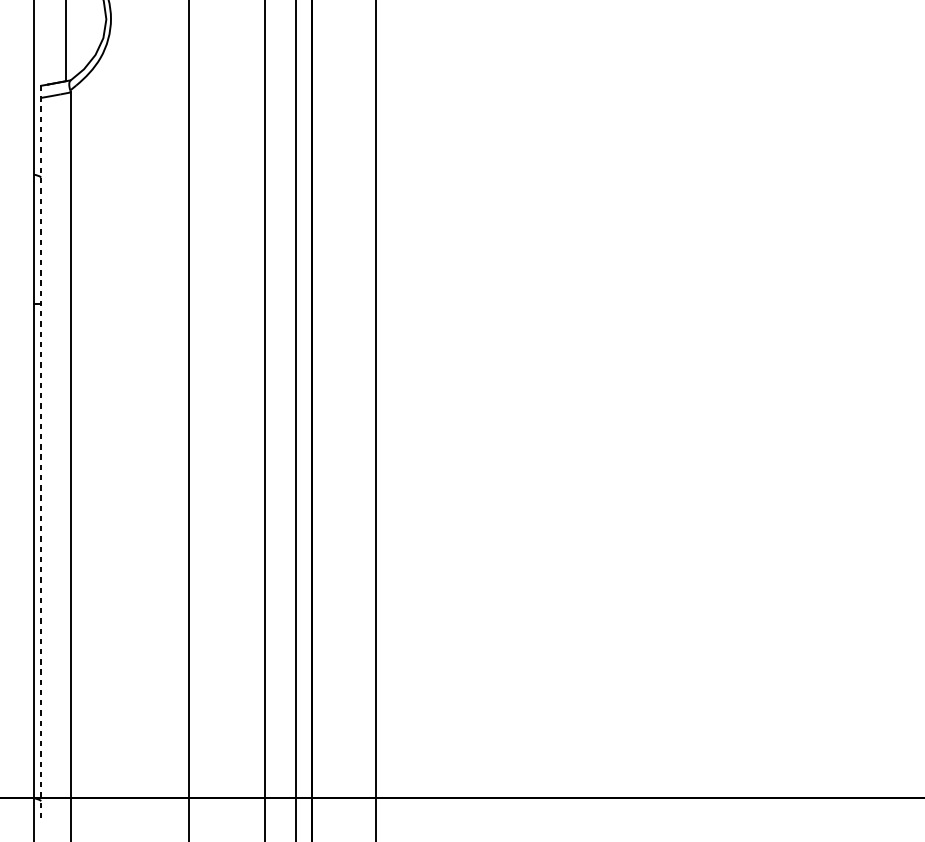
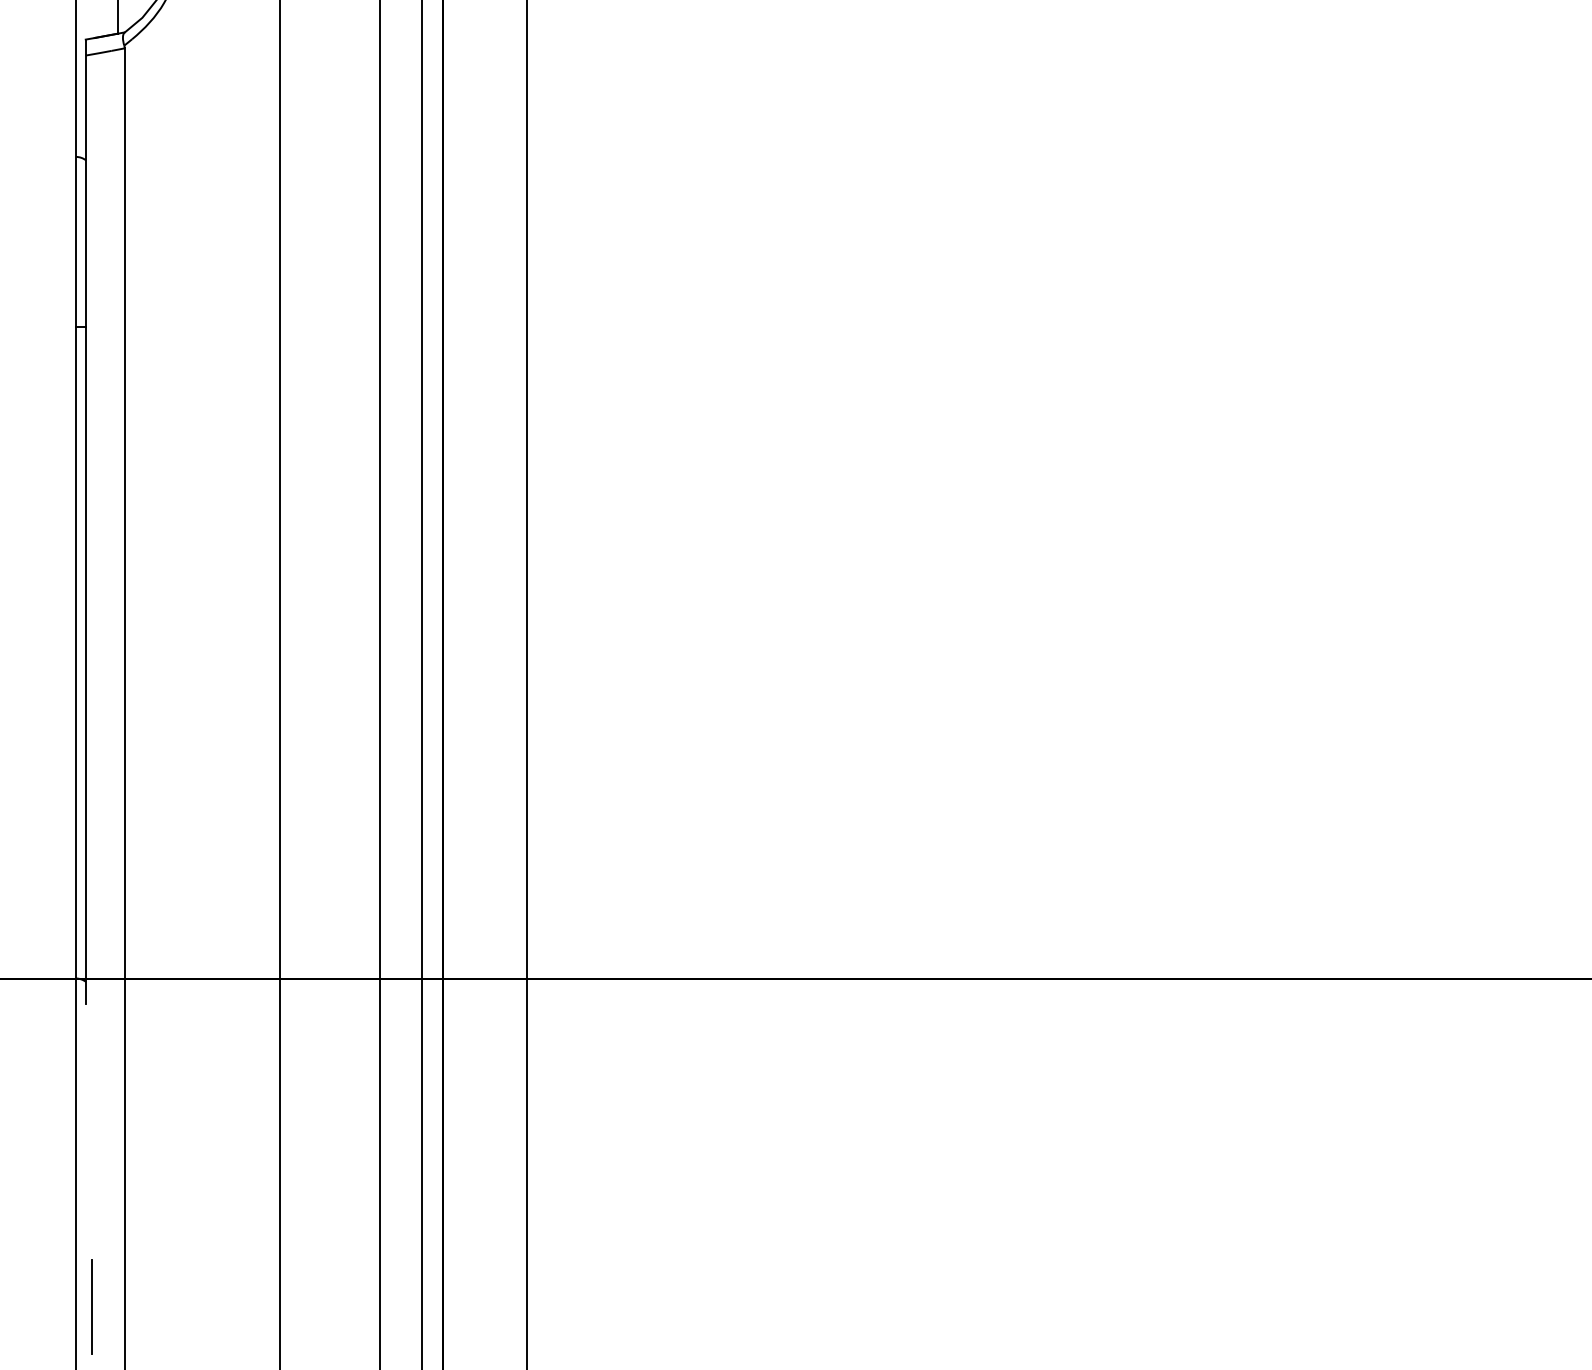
line: (40, 451) -> (85, 521), dashed -> solid

